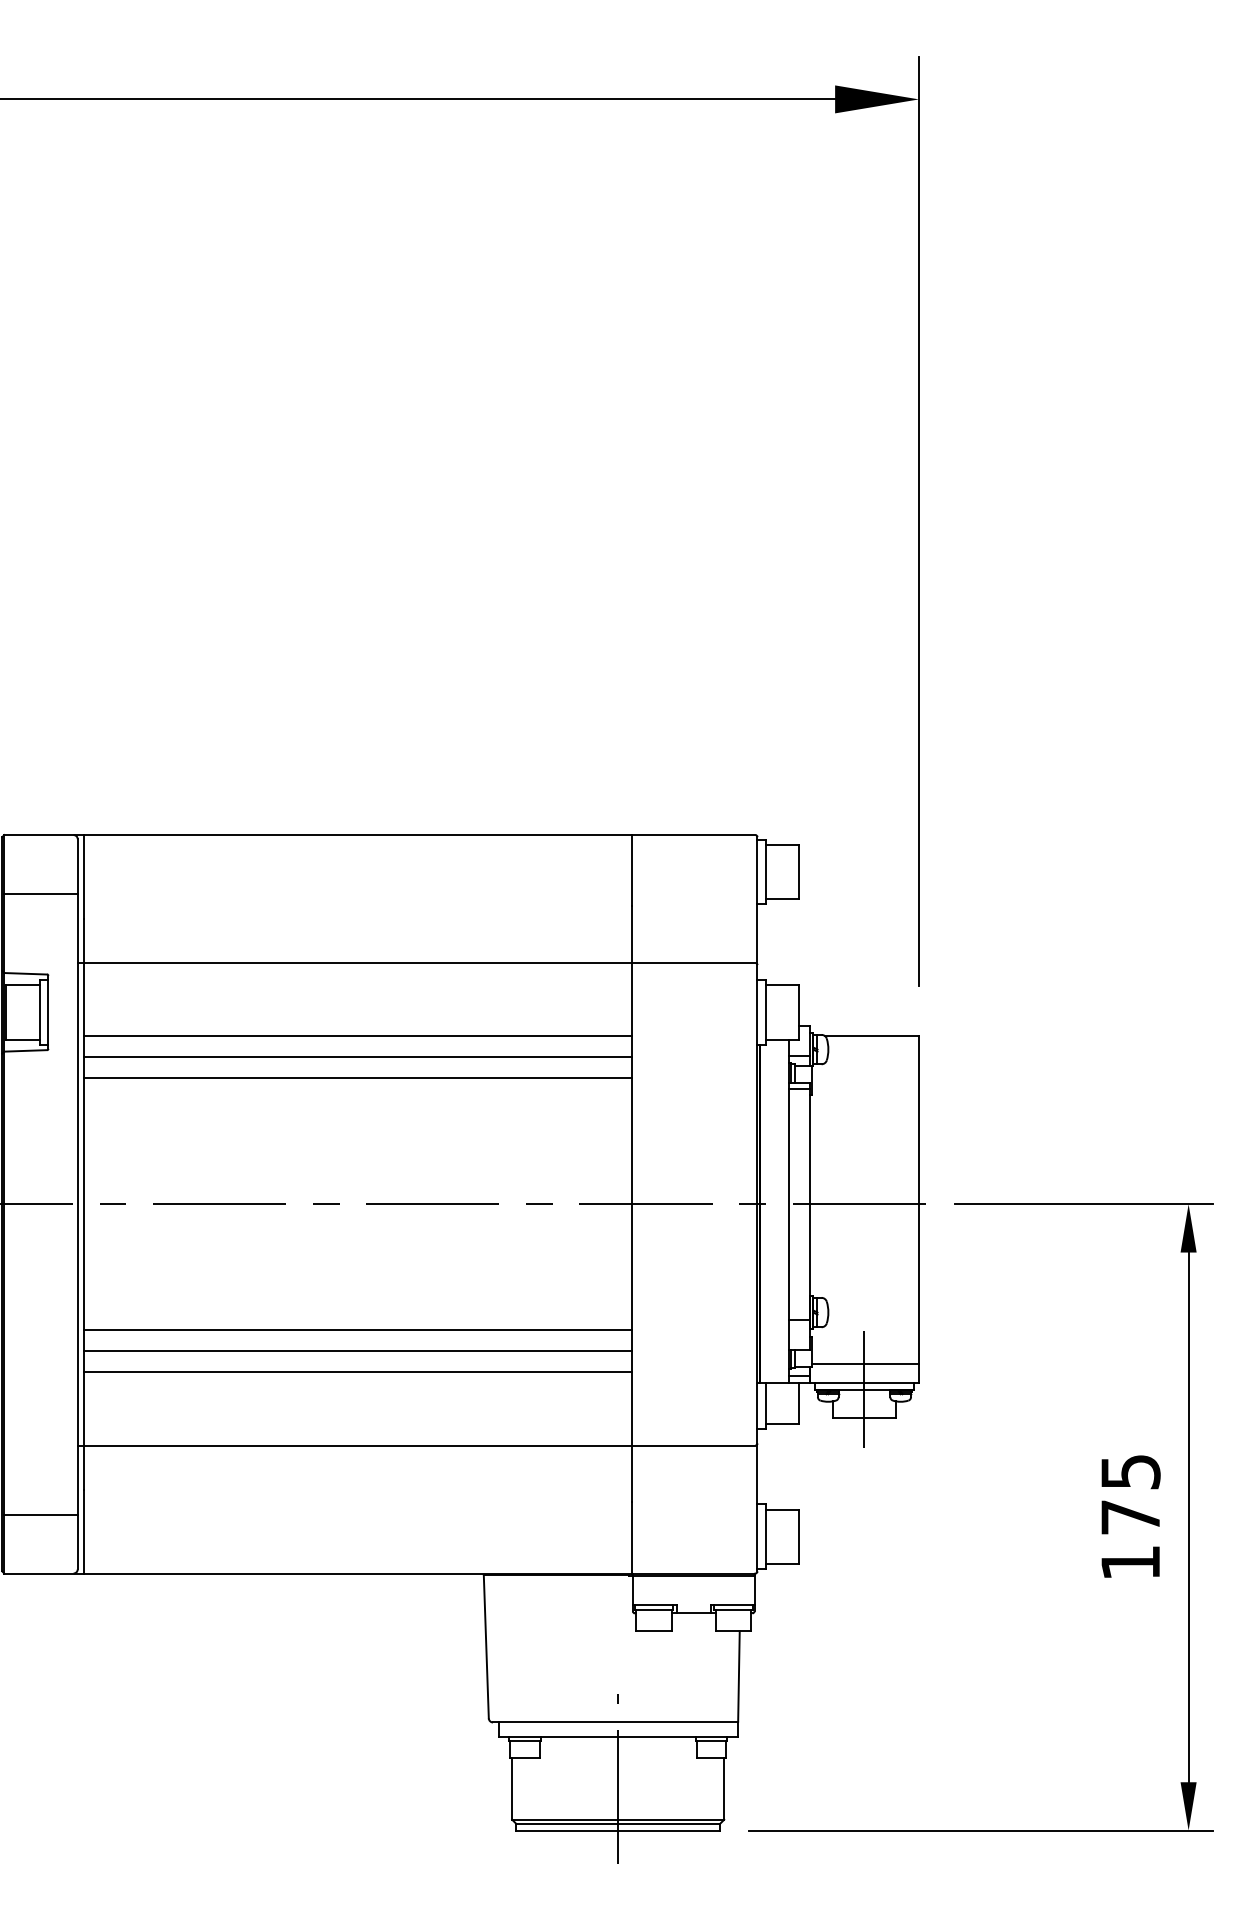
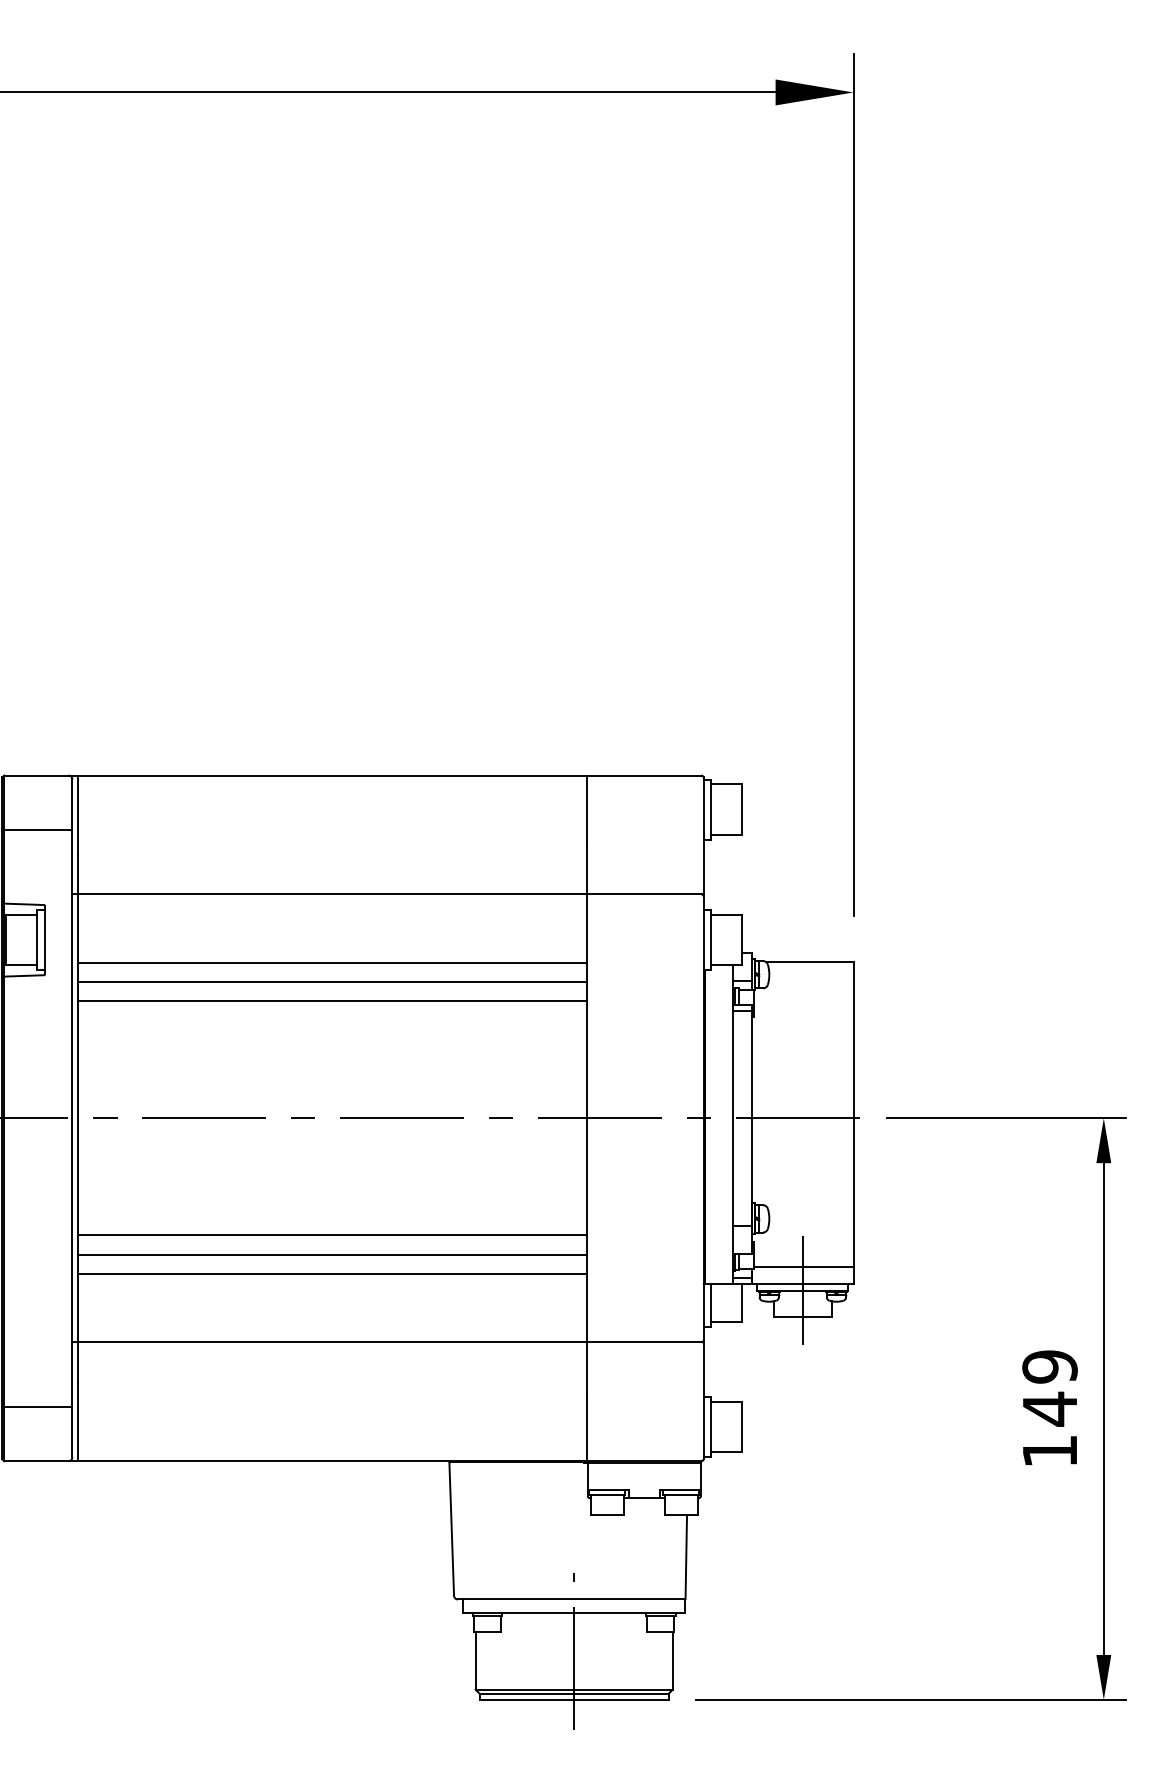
text: (1130, 1495) -> (1049, 1388), 175 -> 149

